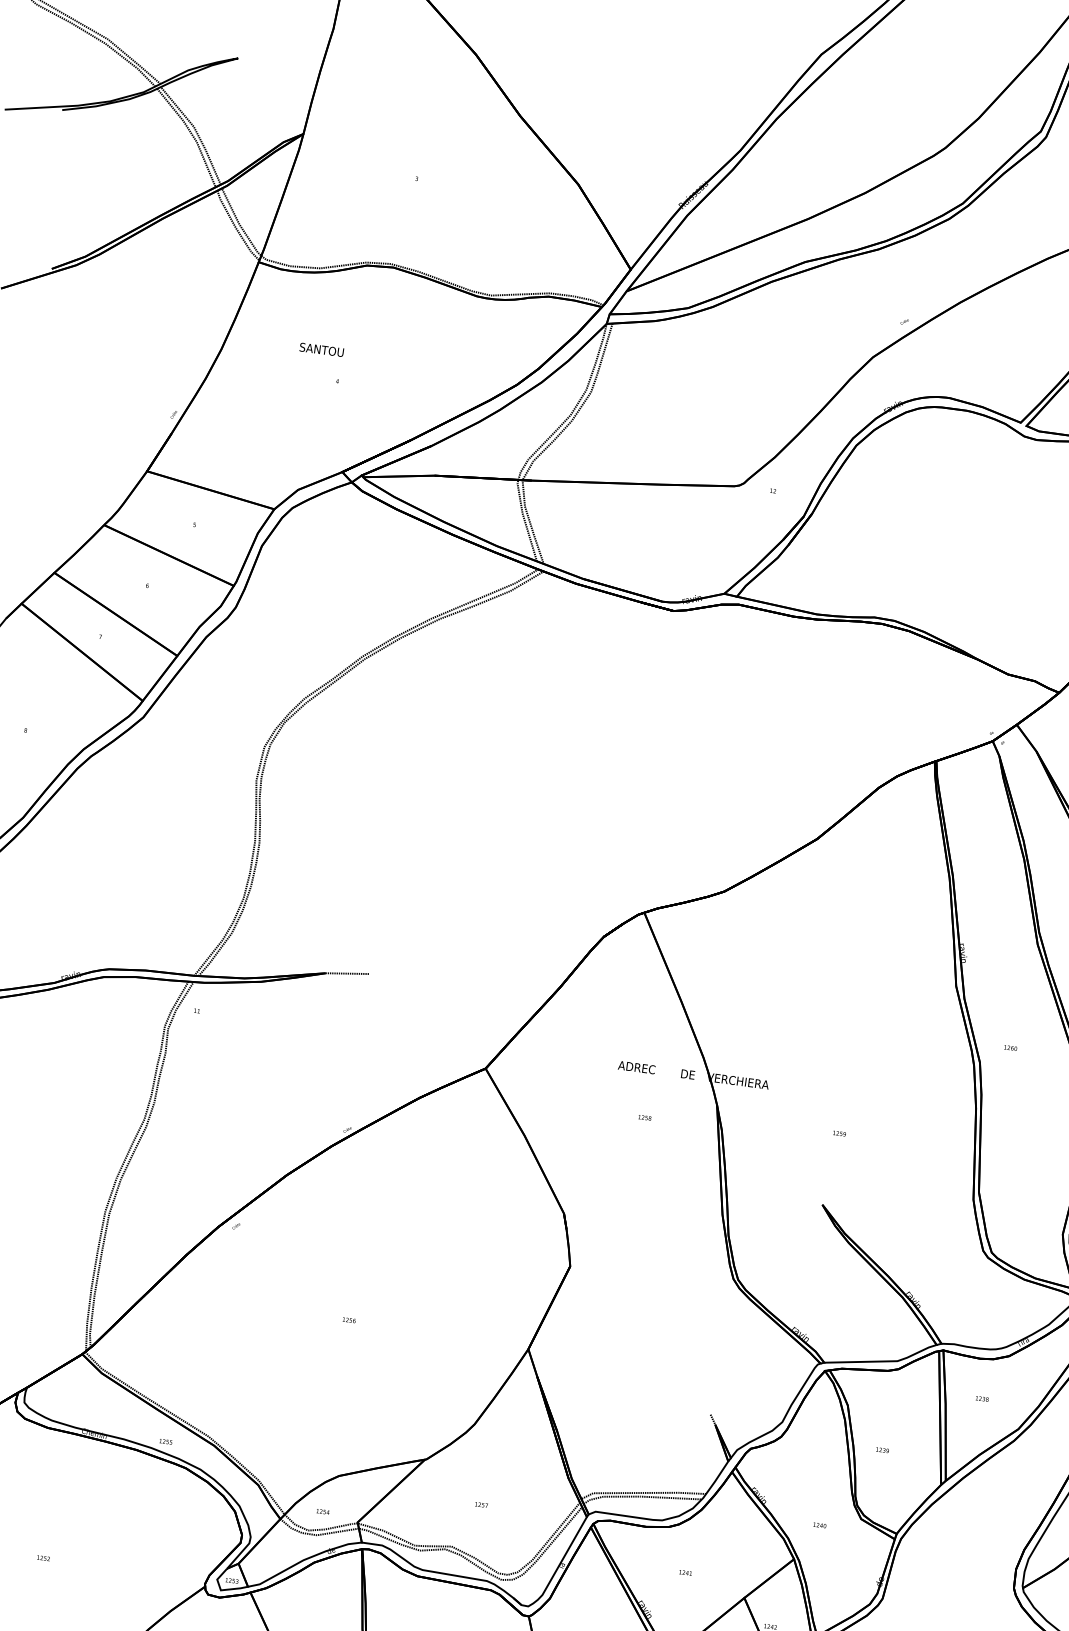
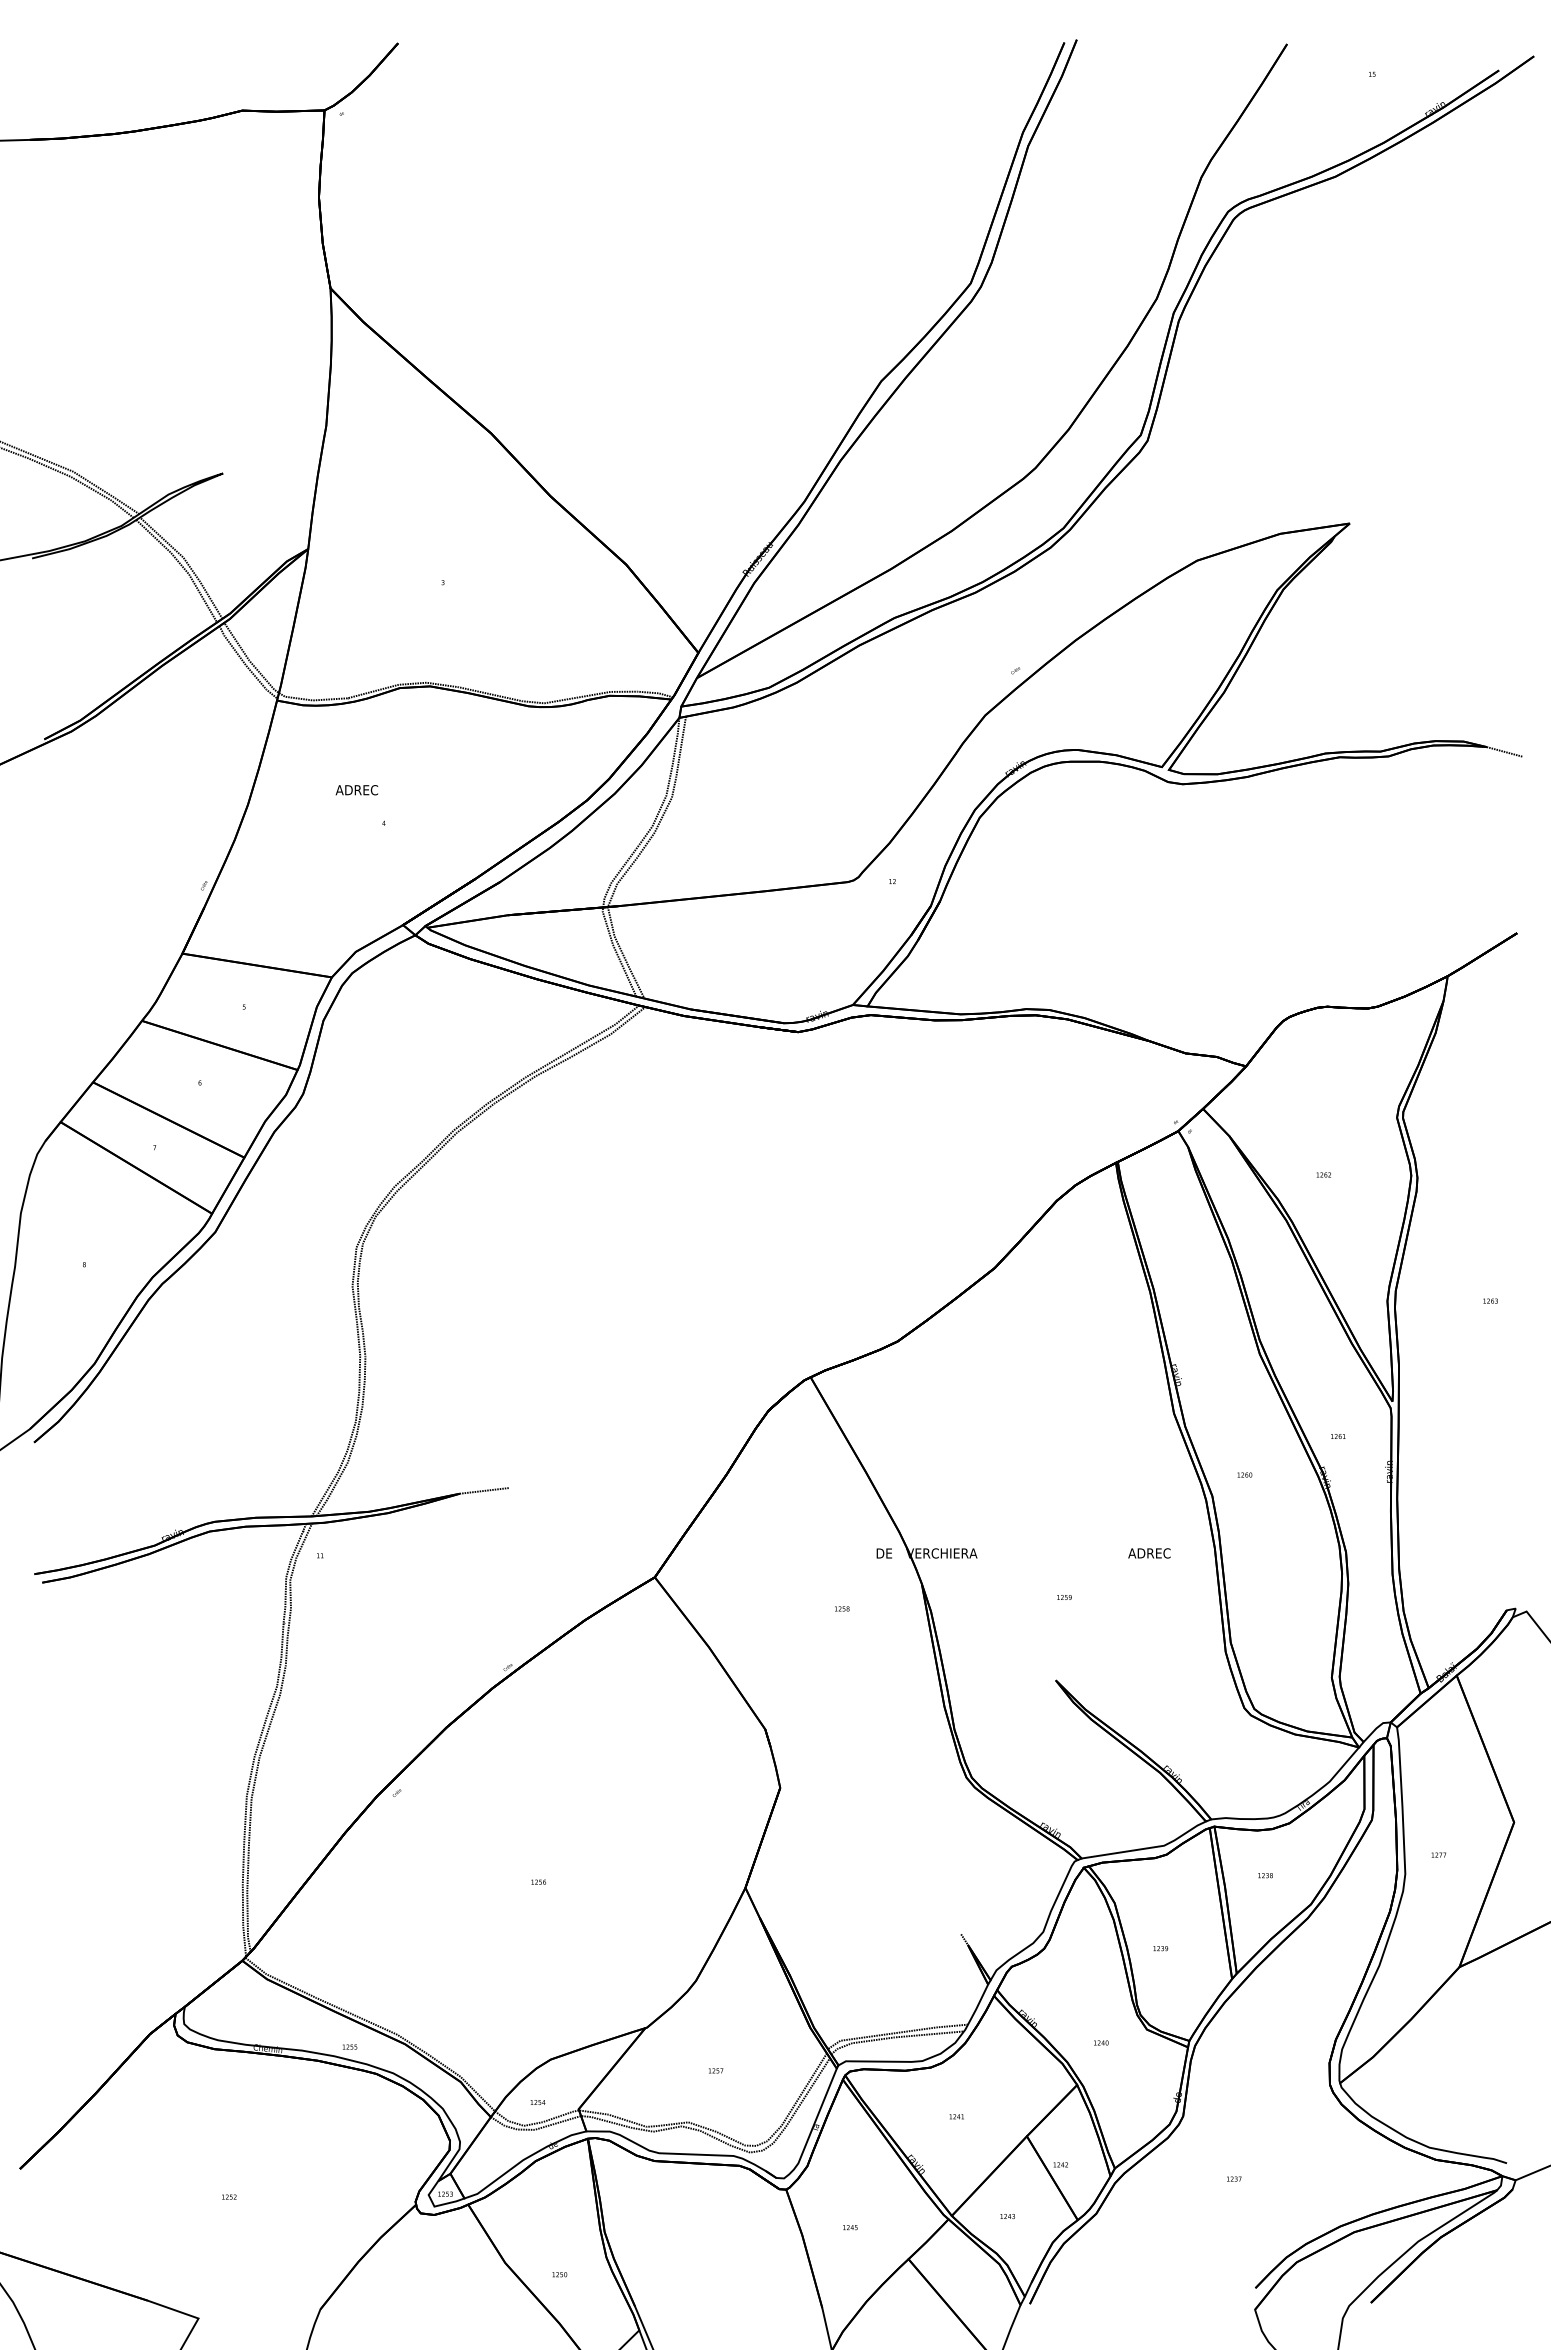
text: (320, 350) -> (360, 790), SANTOU -> ADREC
text: (636, 1067) -> (1149, 1553), moved

